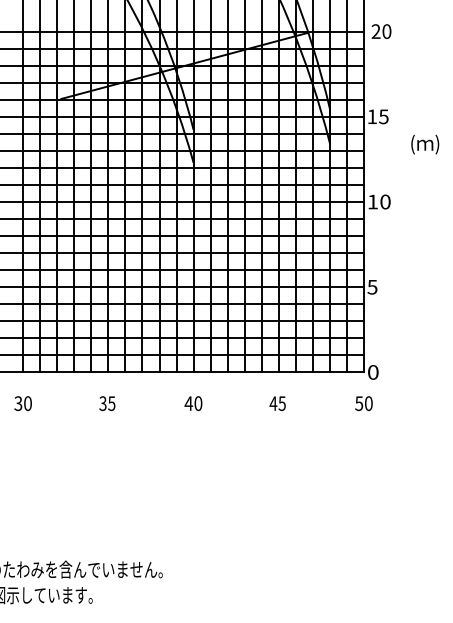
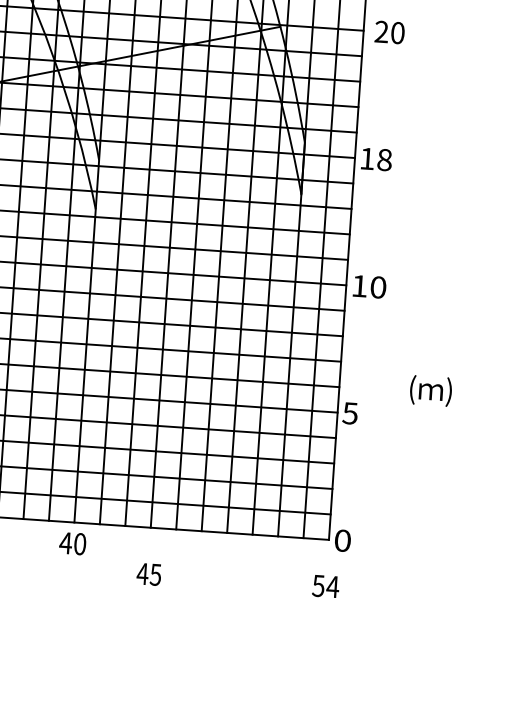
text: (383, 116) -> (384, 159), 15 -> 18
text: (425, 144) -> (431, 390), moved
text: (193, 403) -> (72, 543), moved
text: (277, 403) -> (148, 574), moved
text: (368, 403) -> (332, 586), 50 -> 54

